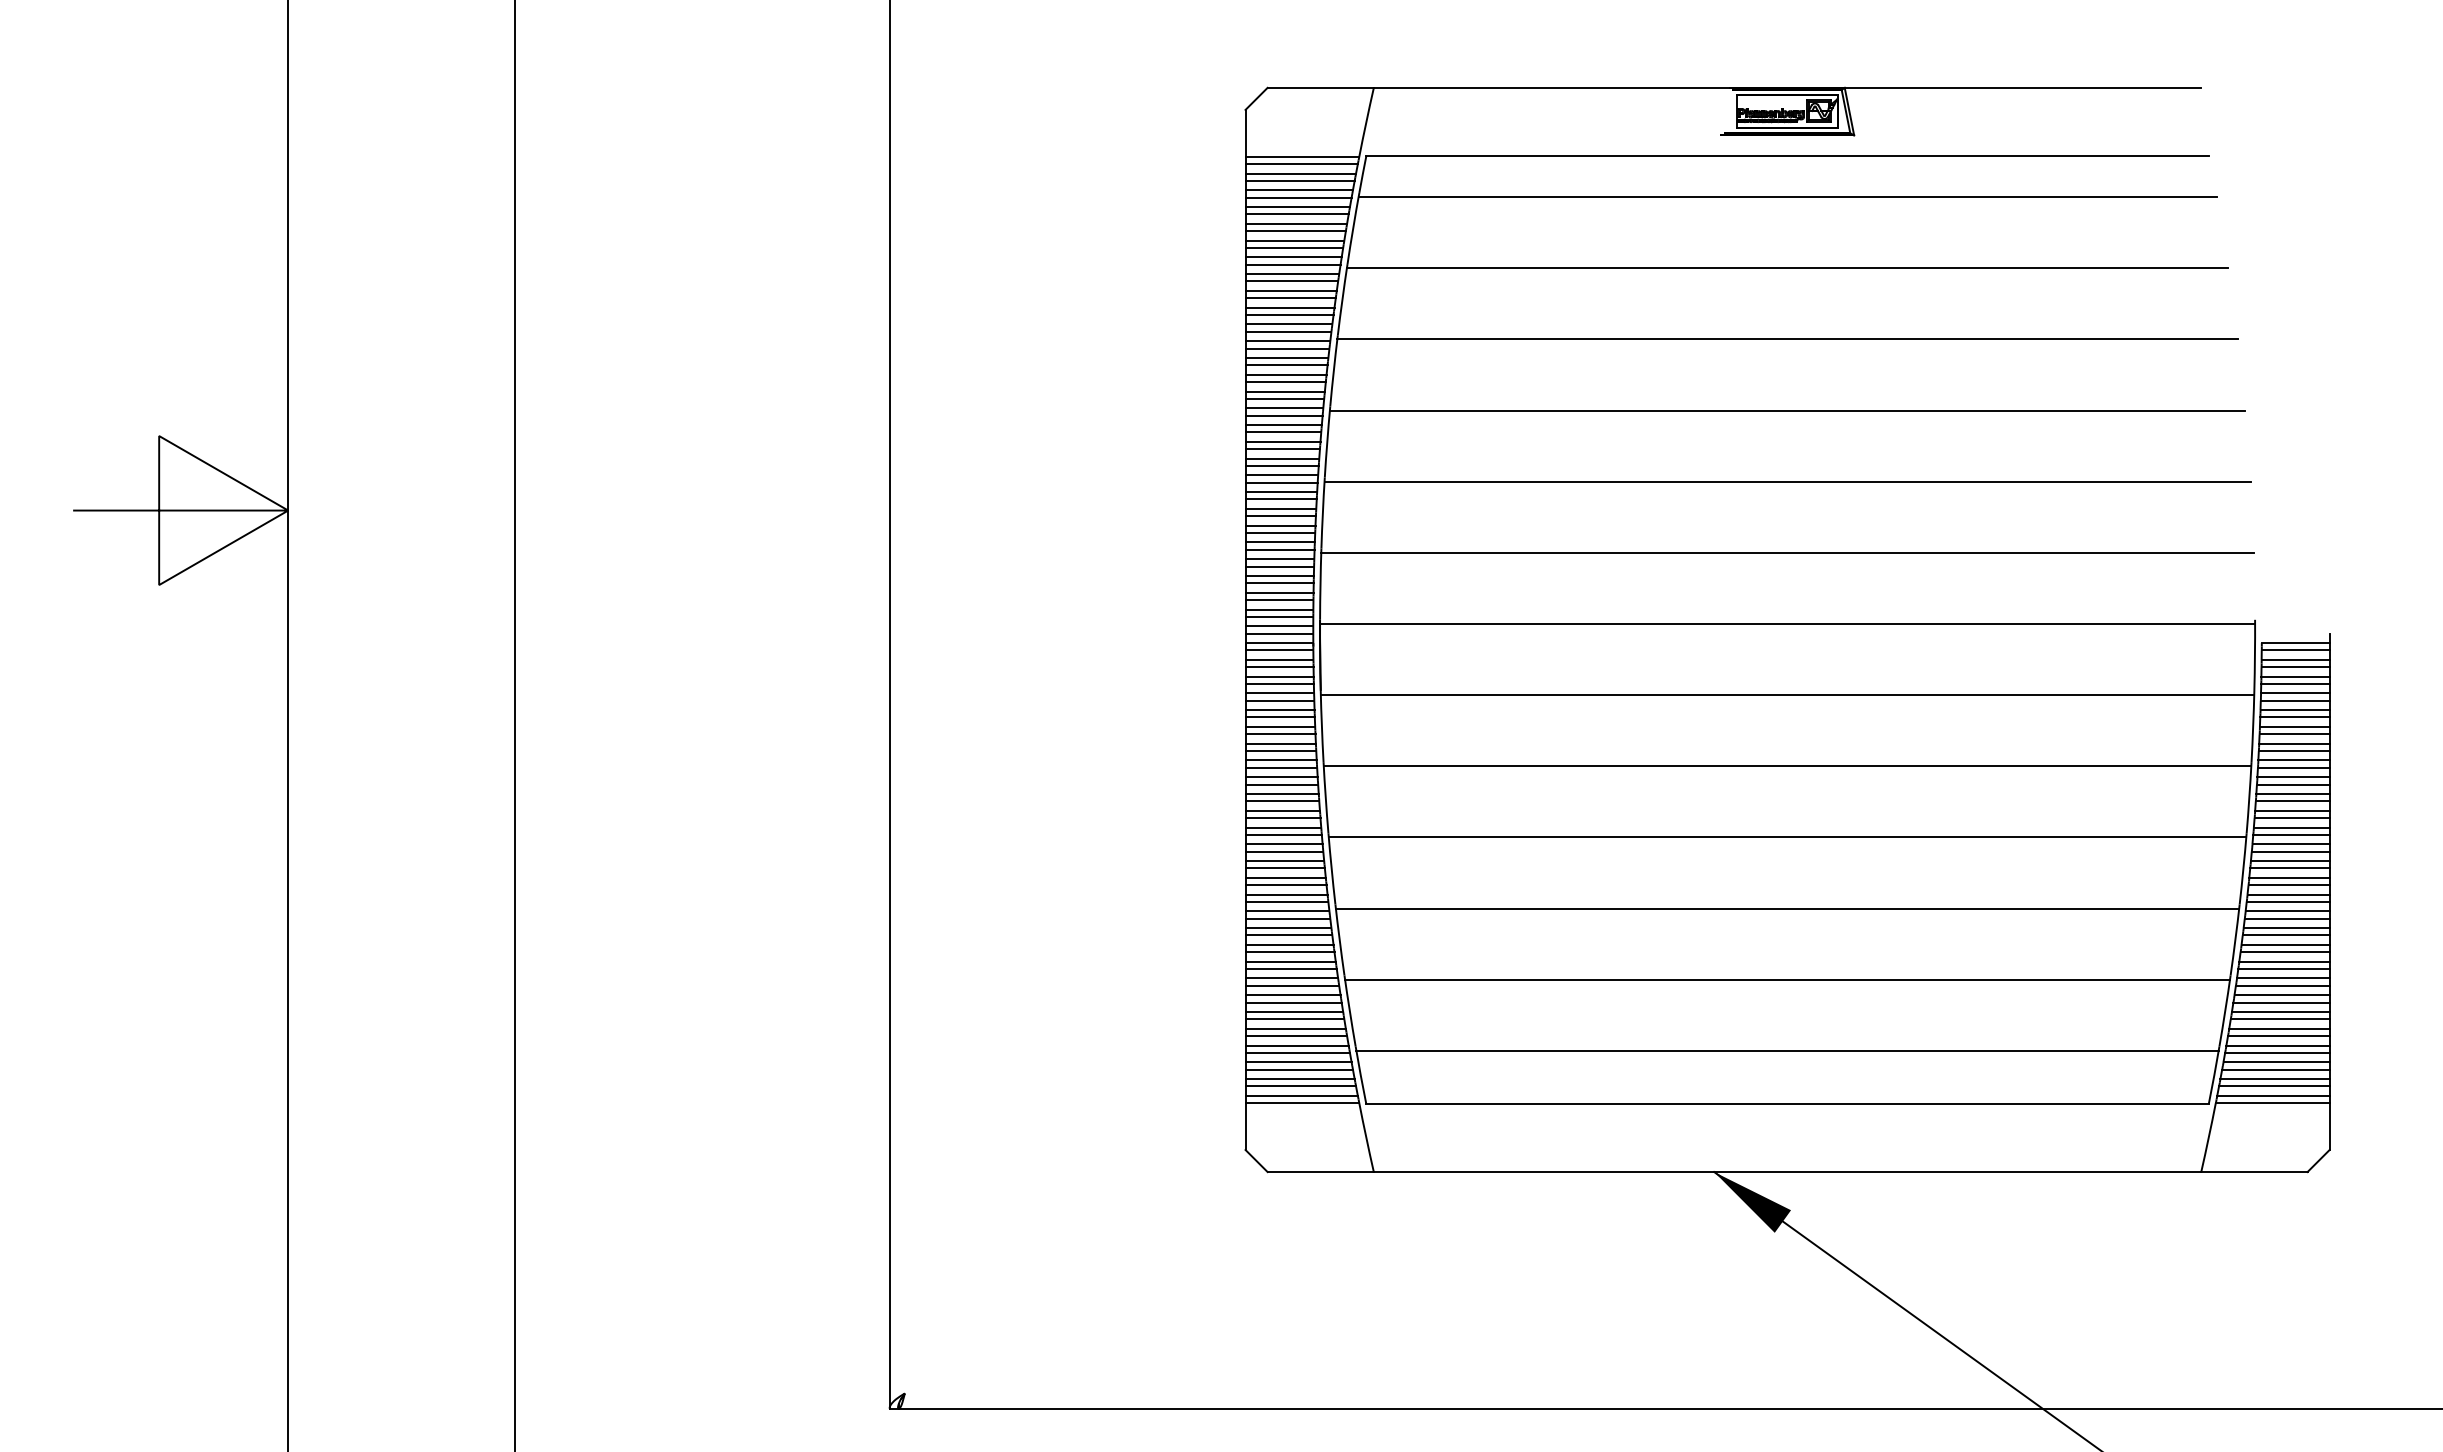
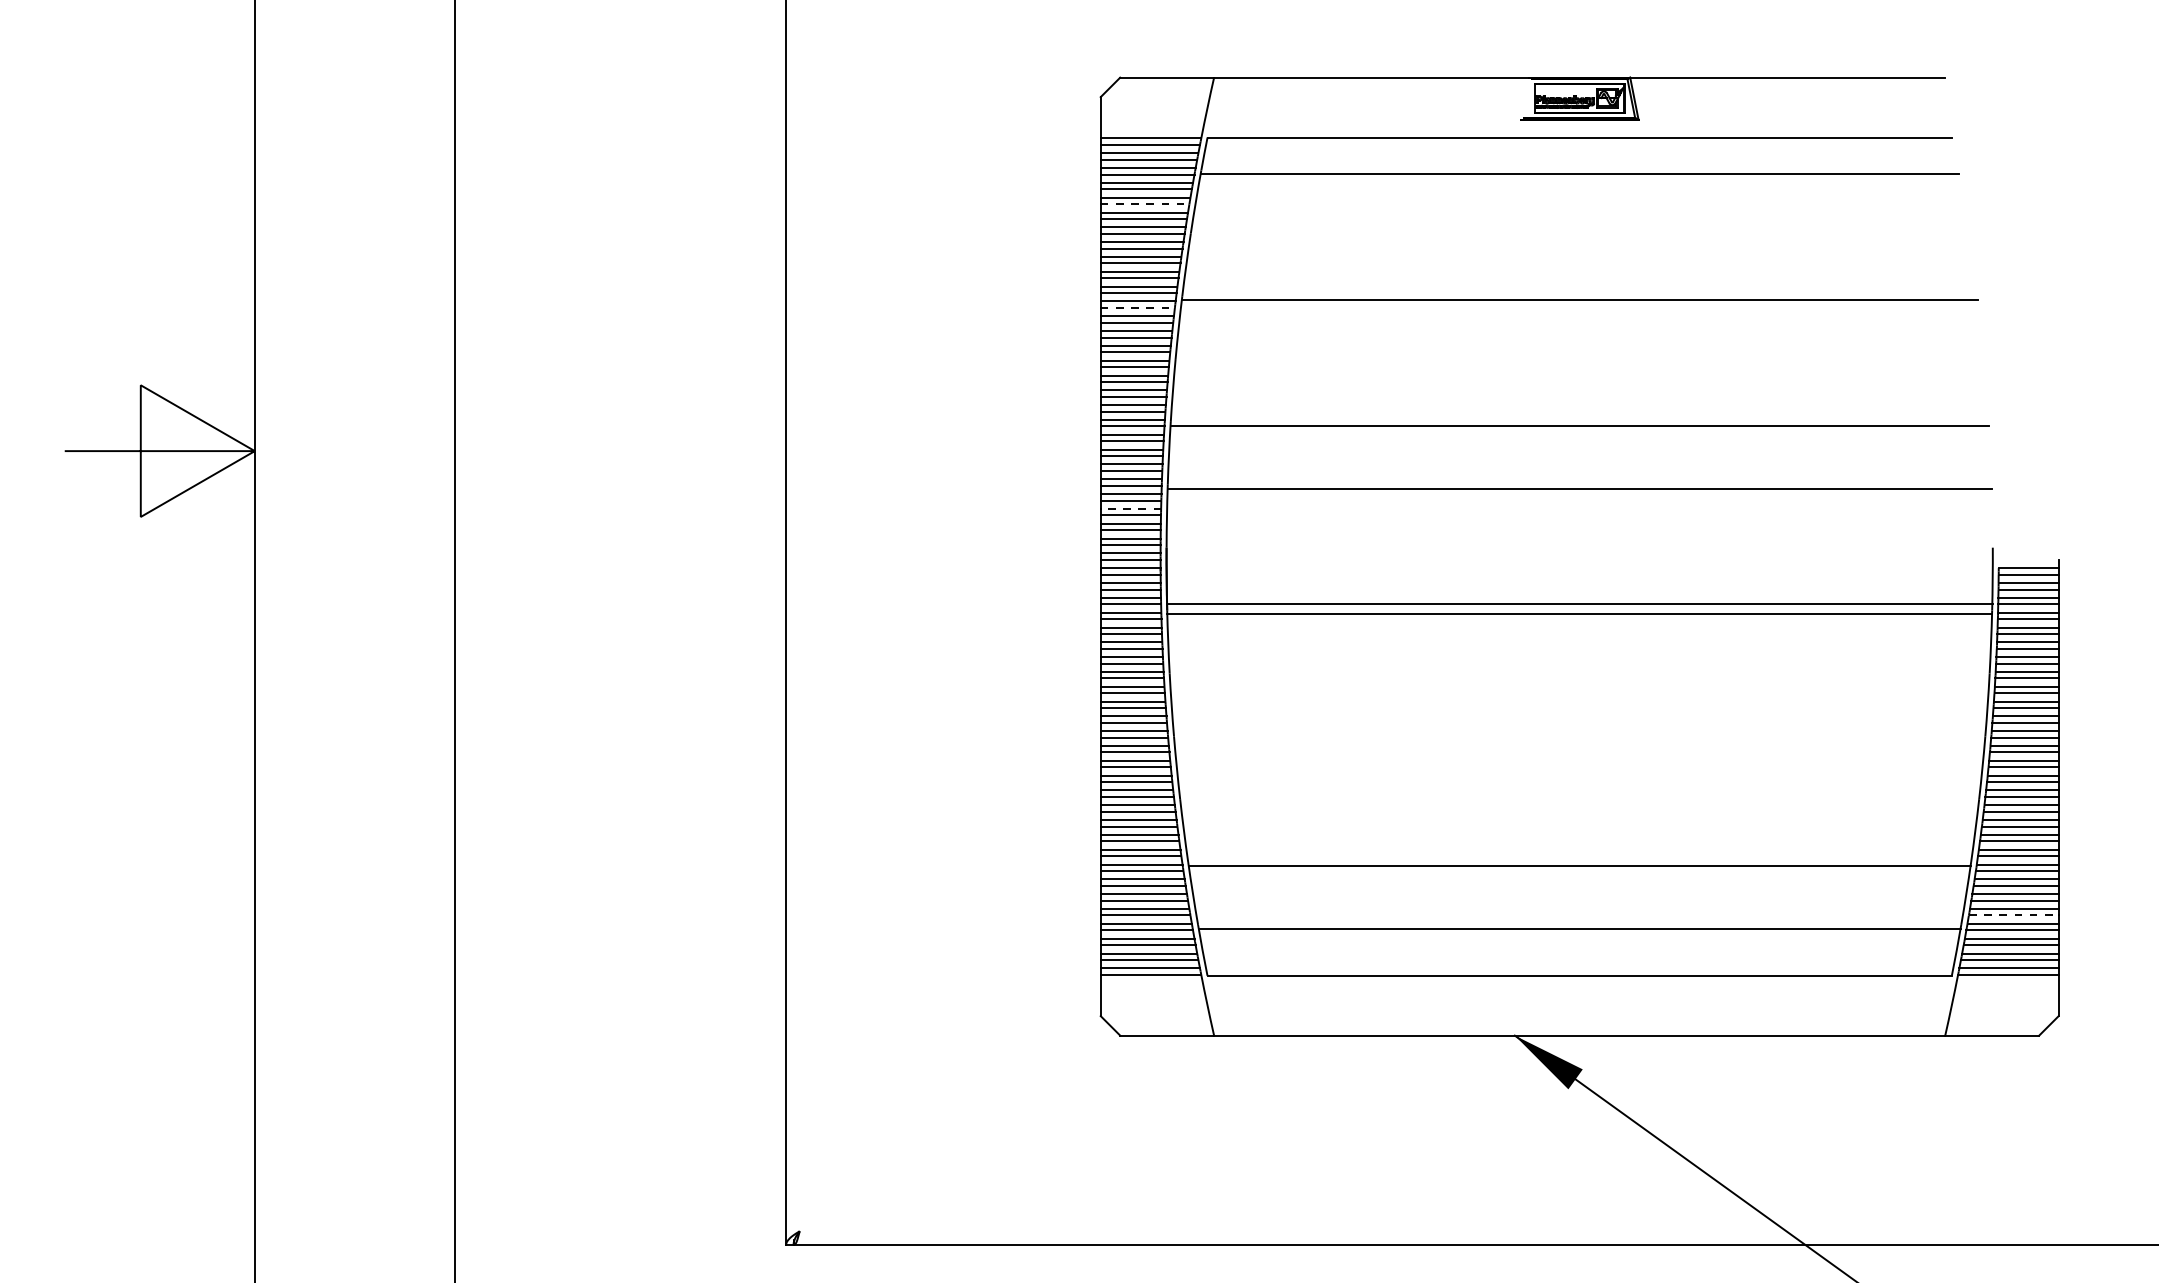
line: (1296, 231) -> (1145, 204), solid -> dashed
line: (1787, 268) -> (1579, 237), removed
line: (1288, 348) -> (1138, 307), solid -> dashed
line: (1787, 410) -> (1579, 362), removed
line: (1279, 575) -> (1130, 508), solid -> dashed
line: (1787, 624) -> (1579, 604), moved
line: (1787, 766) -> (1579, 677), removed
line: (1787, 836) -> (1579, 739), removed
line: (1787, 908) -> (1579, 802), removed
line: (2278, 1036) -> (2013, 915), solid -> dashed

